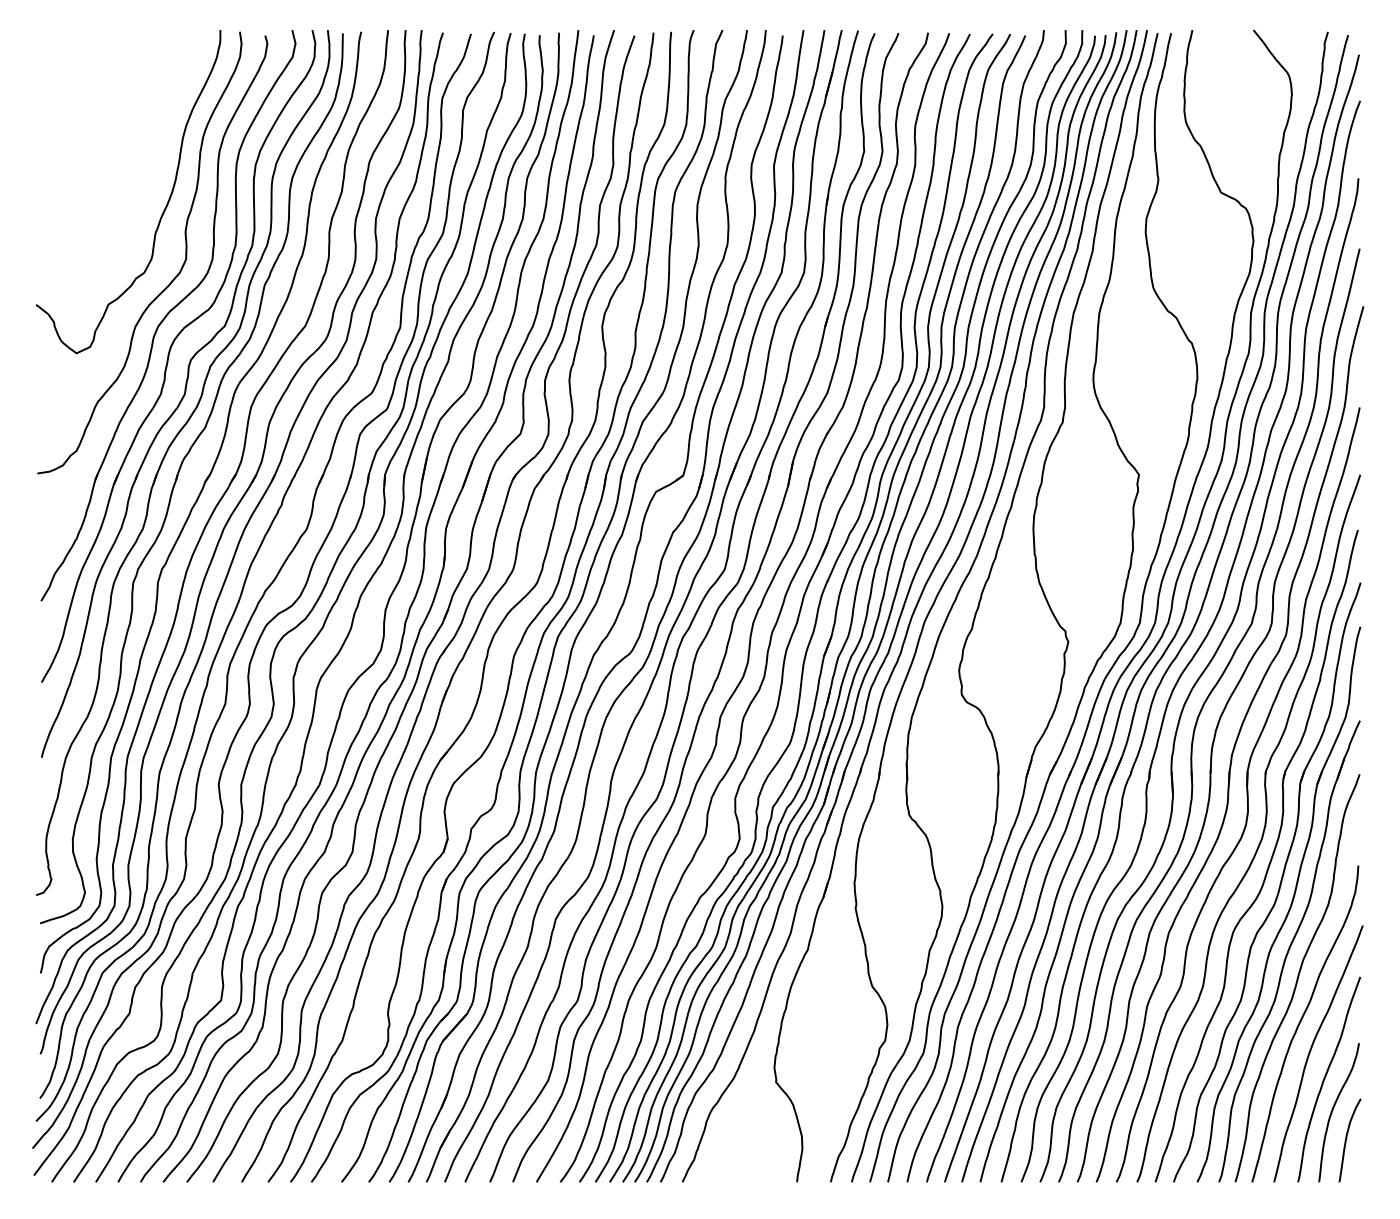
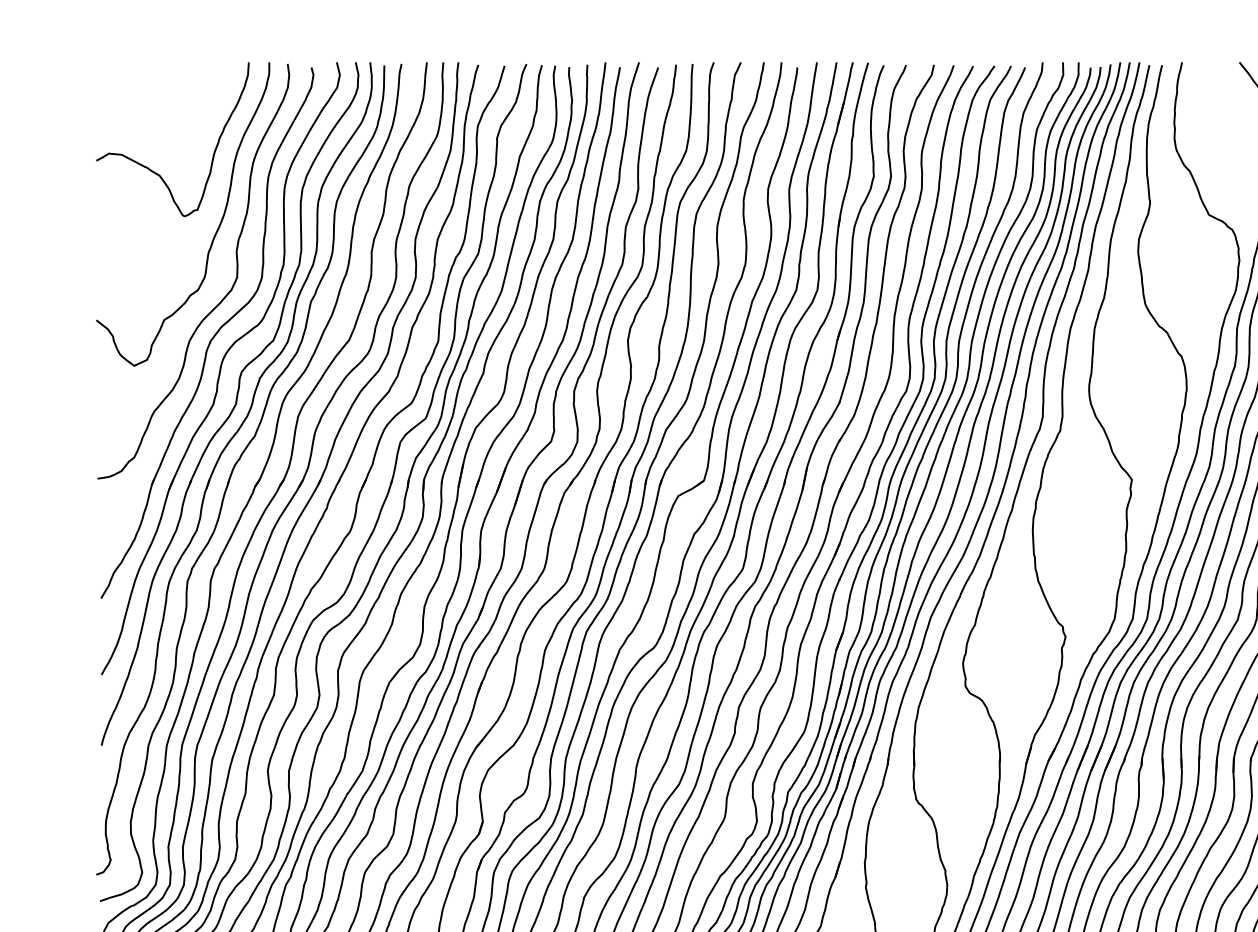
curve: (98, 146) -> (154, 171), added

